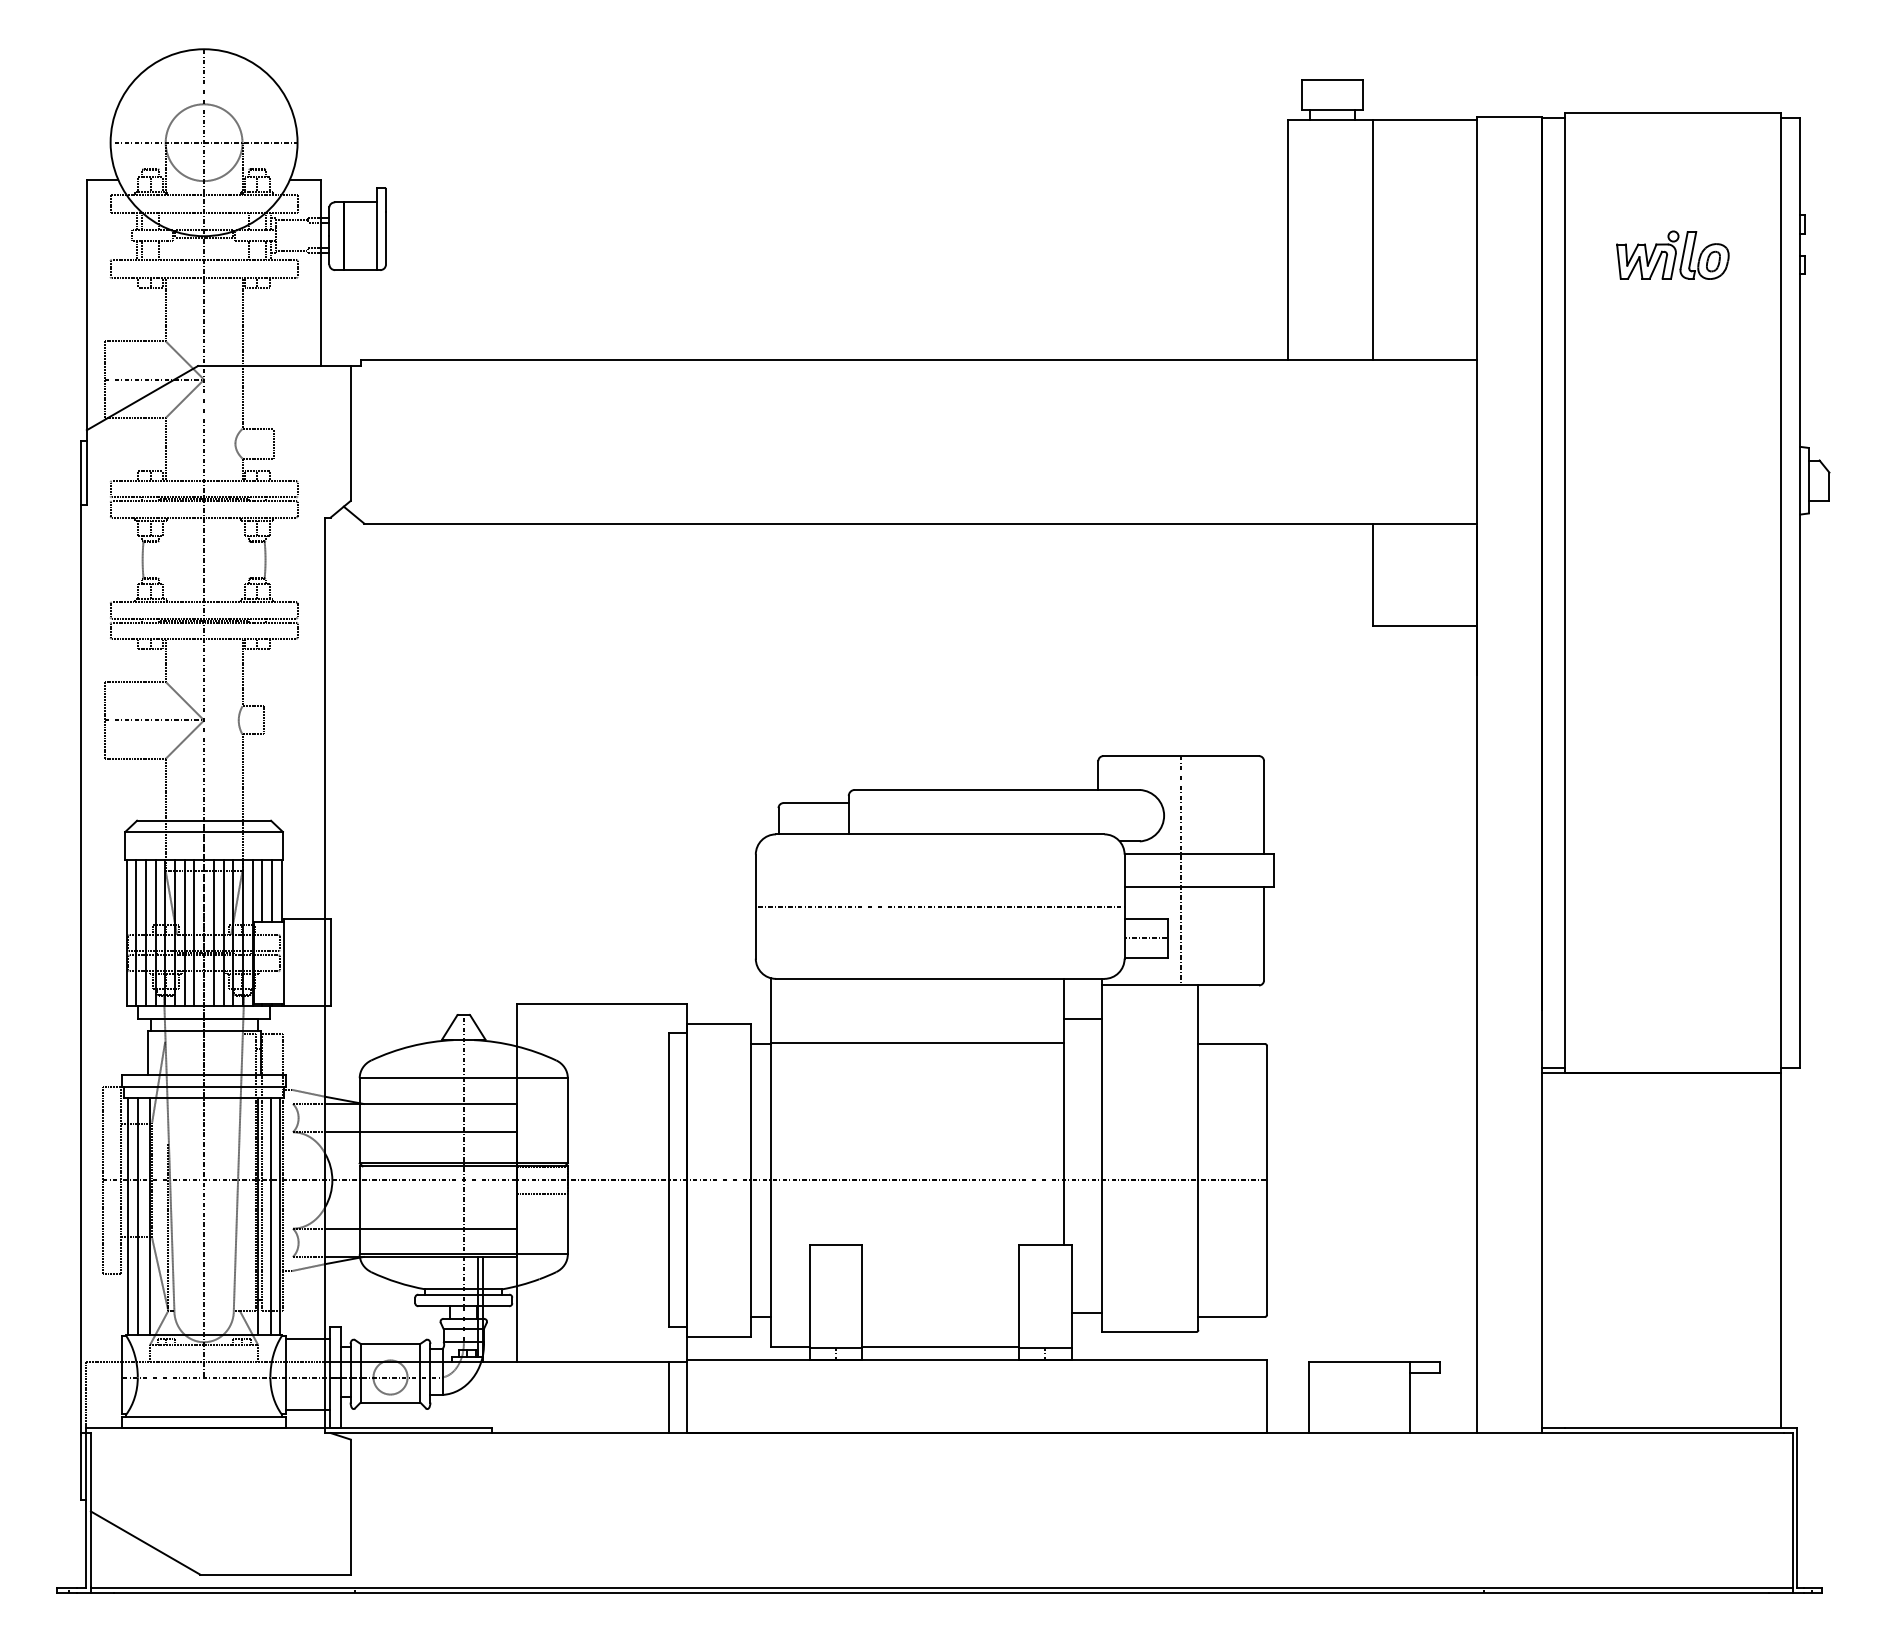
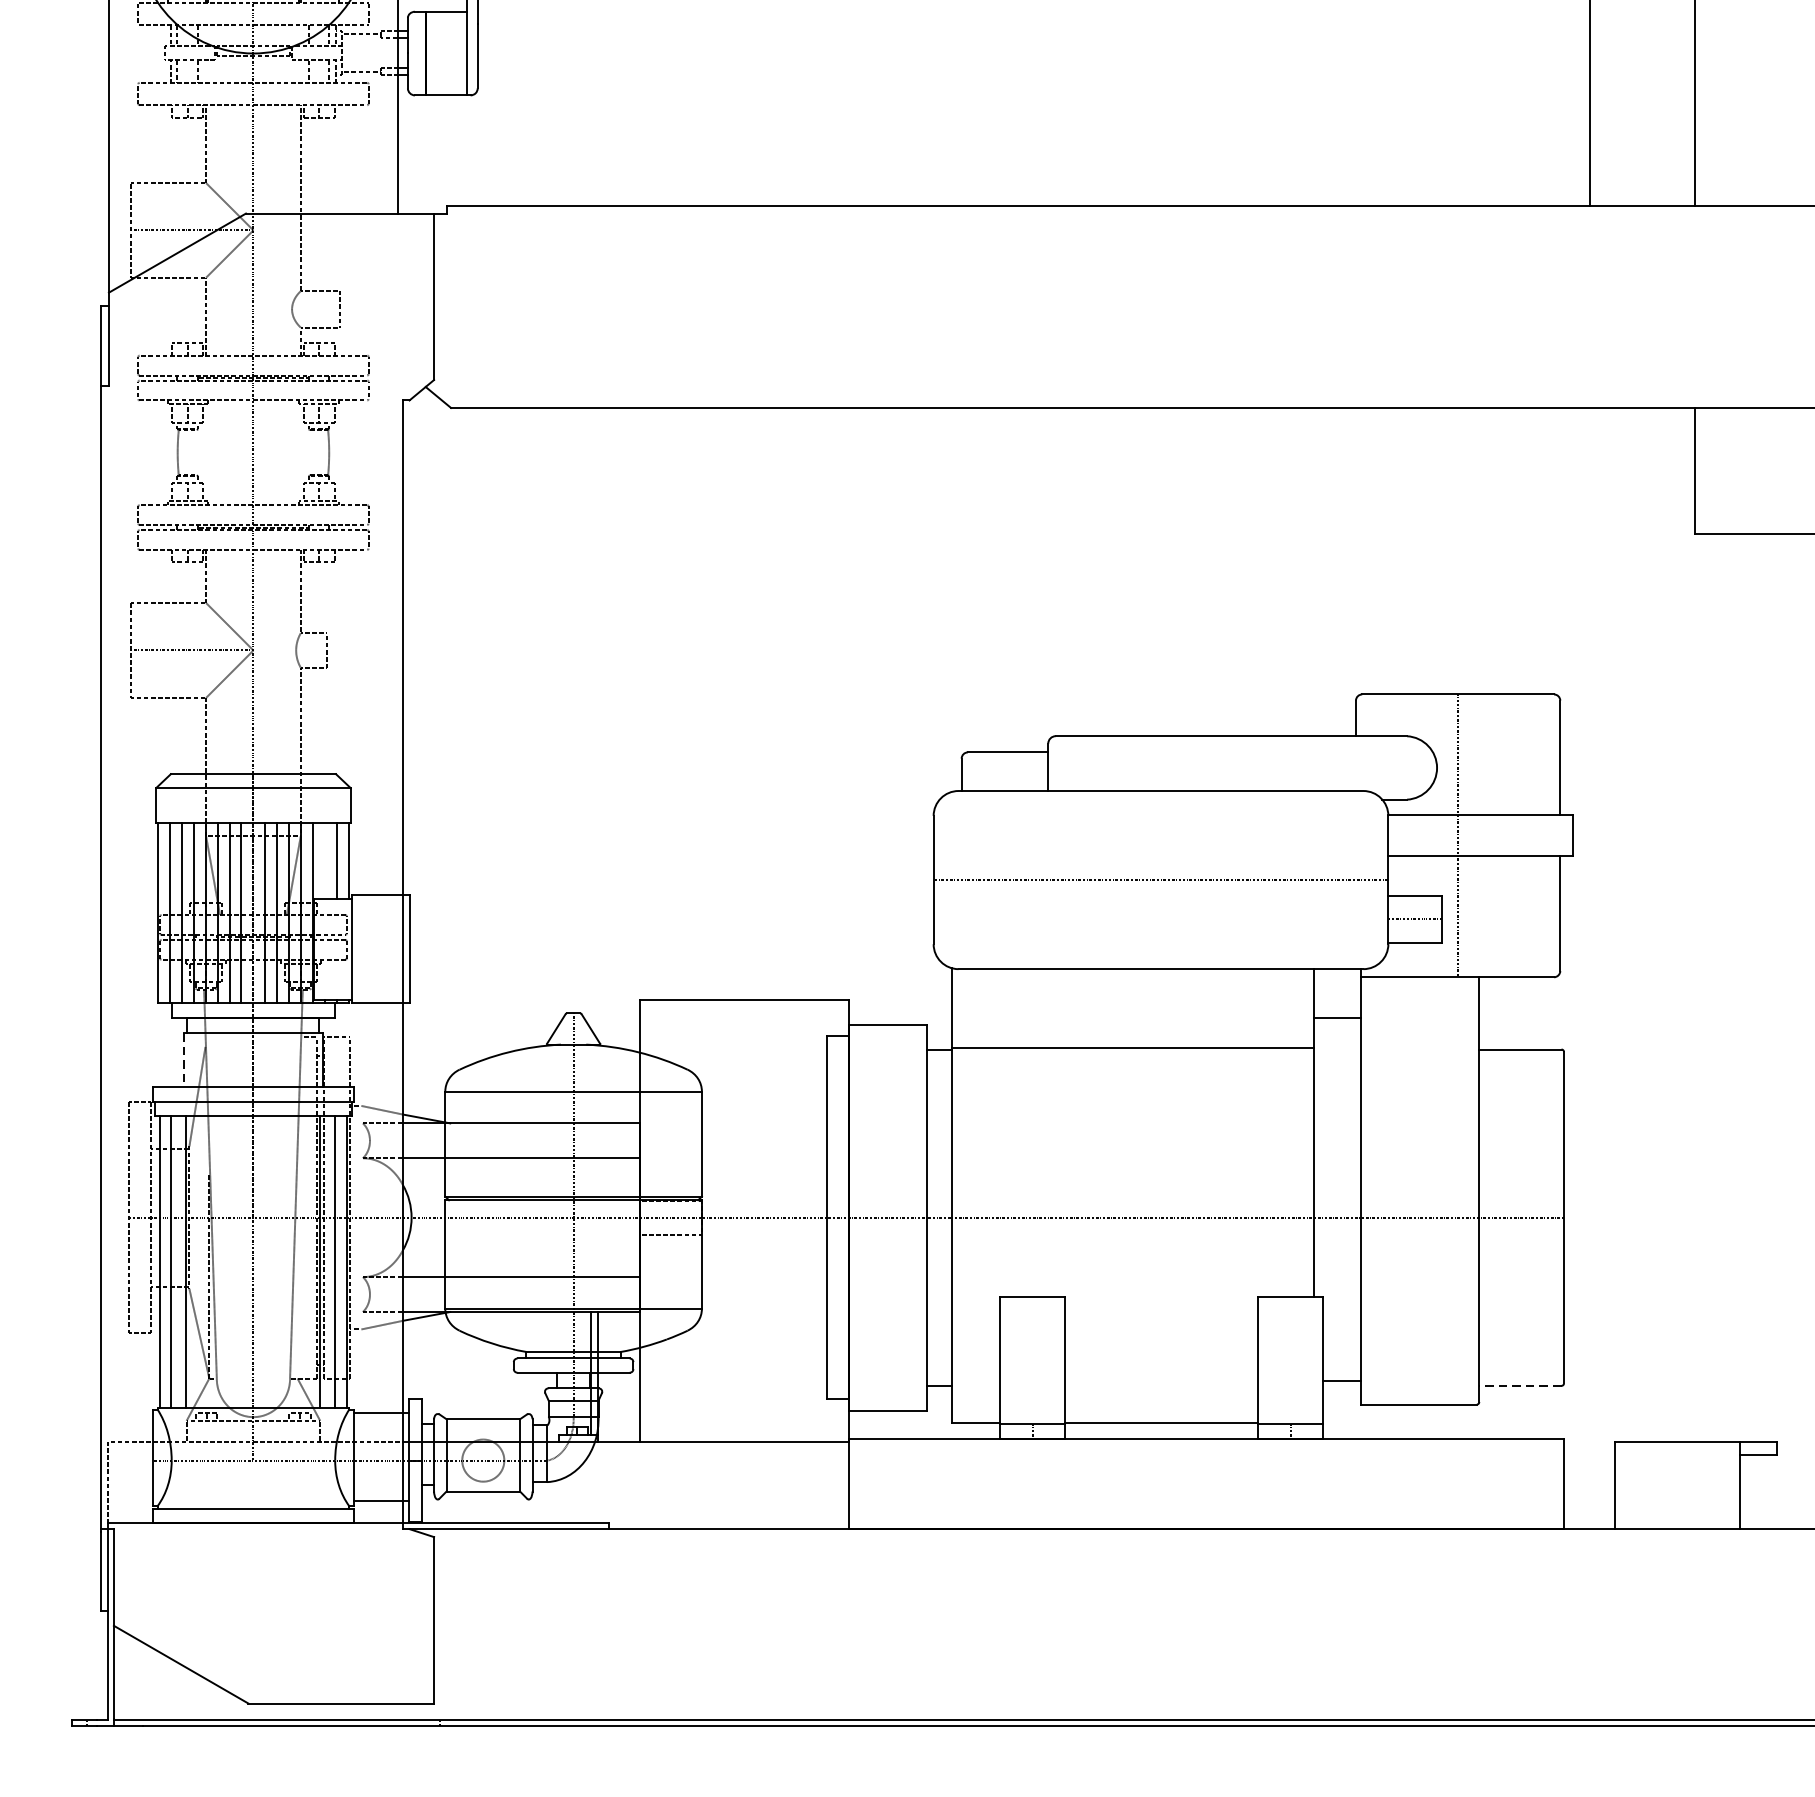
line: (262, 890) -> (325, 860), removed
line: (147, 1053) -> (183, 1061), solid -> dashed
line: (1231, 1316) -> (1520, 1385), solid -> dashed
line: (668, 1397) -> (826, 1485), removed

